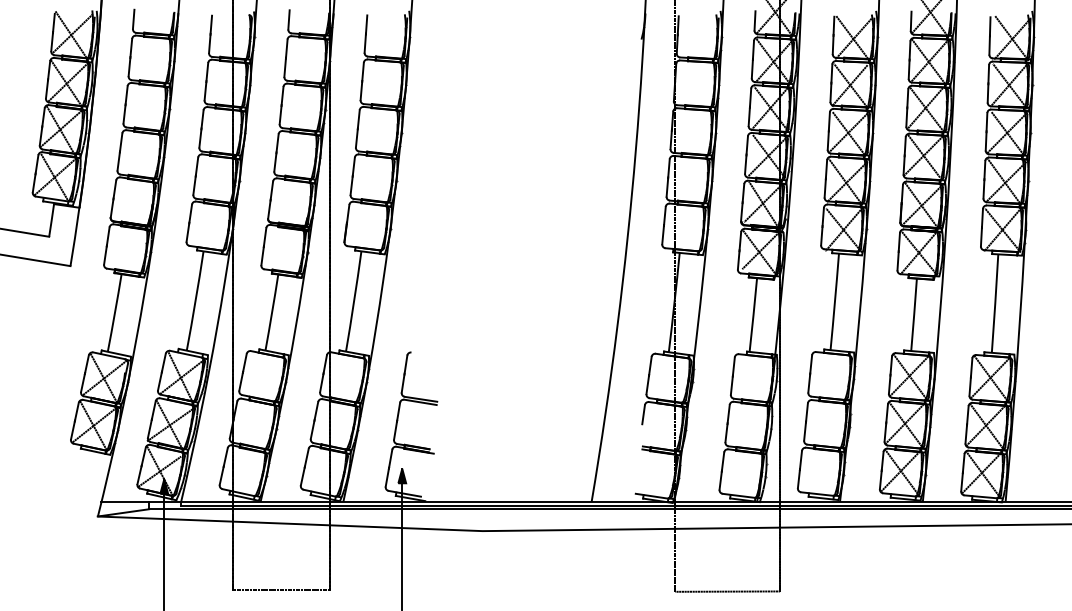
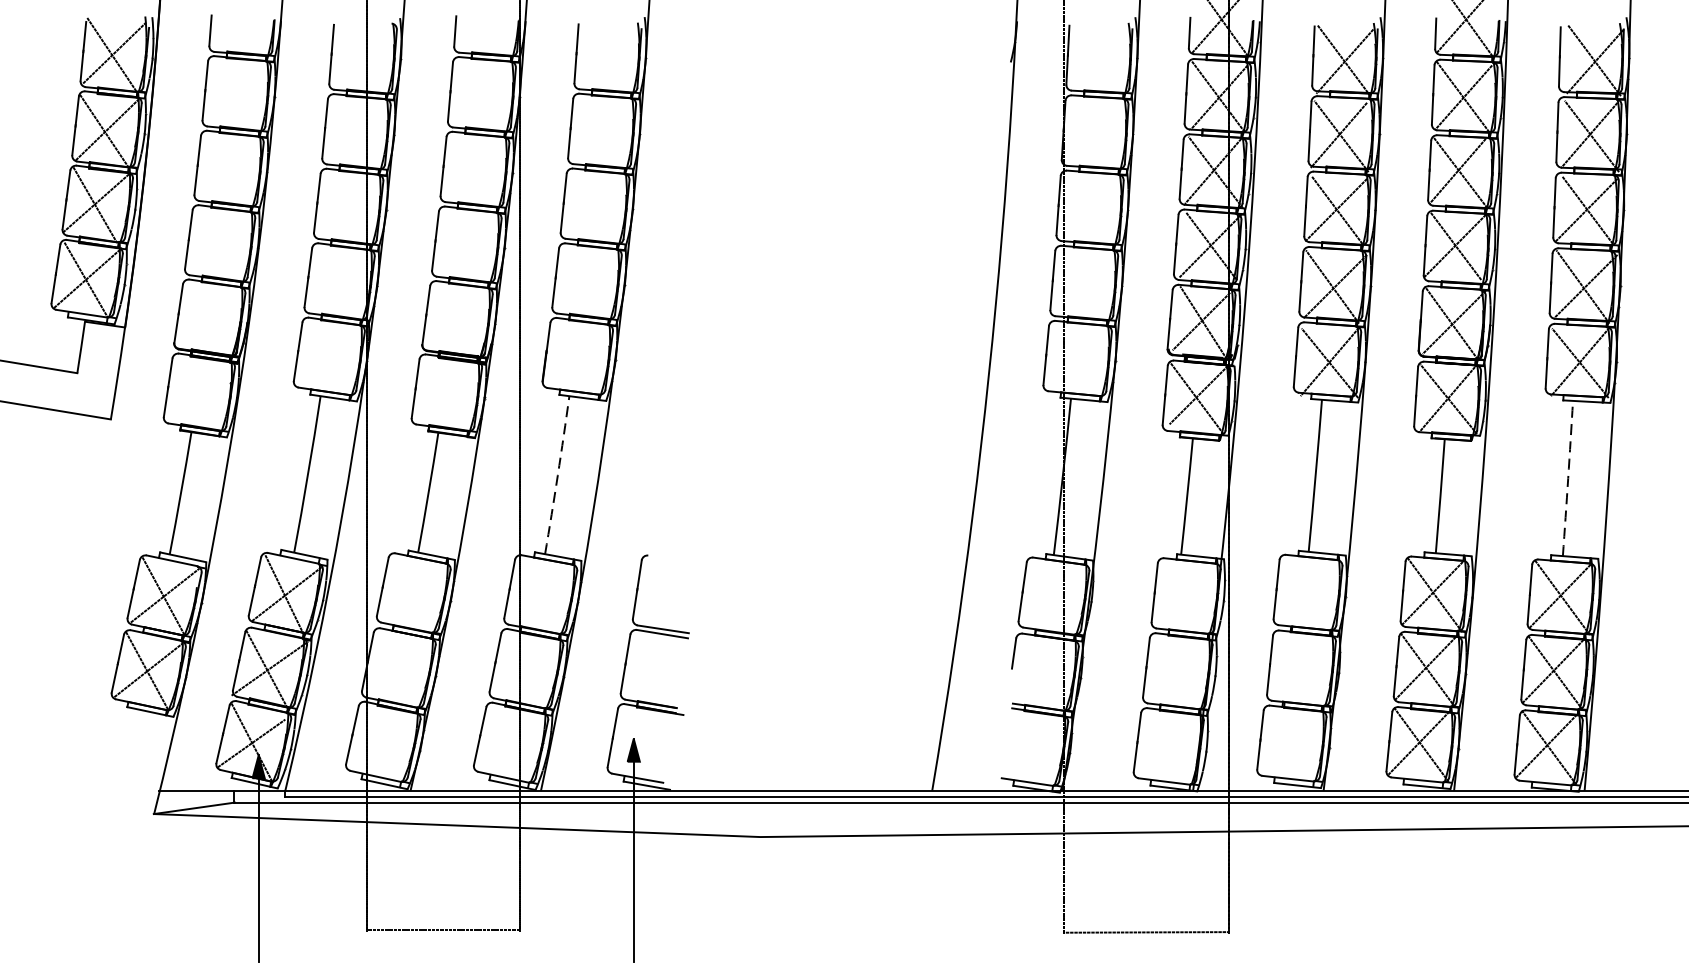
arc: (354, 301) -> (558, 475), solid -> dashed
arc: (995, 303) -> (1568, 478), solid -> dashed

